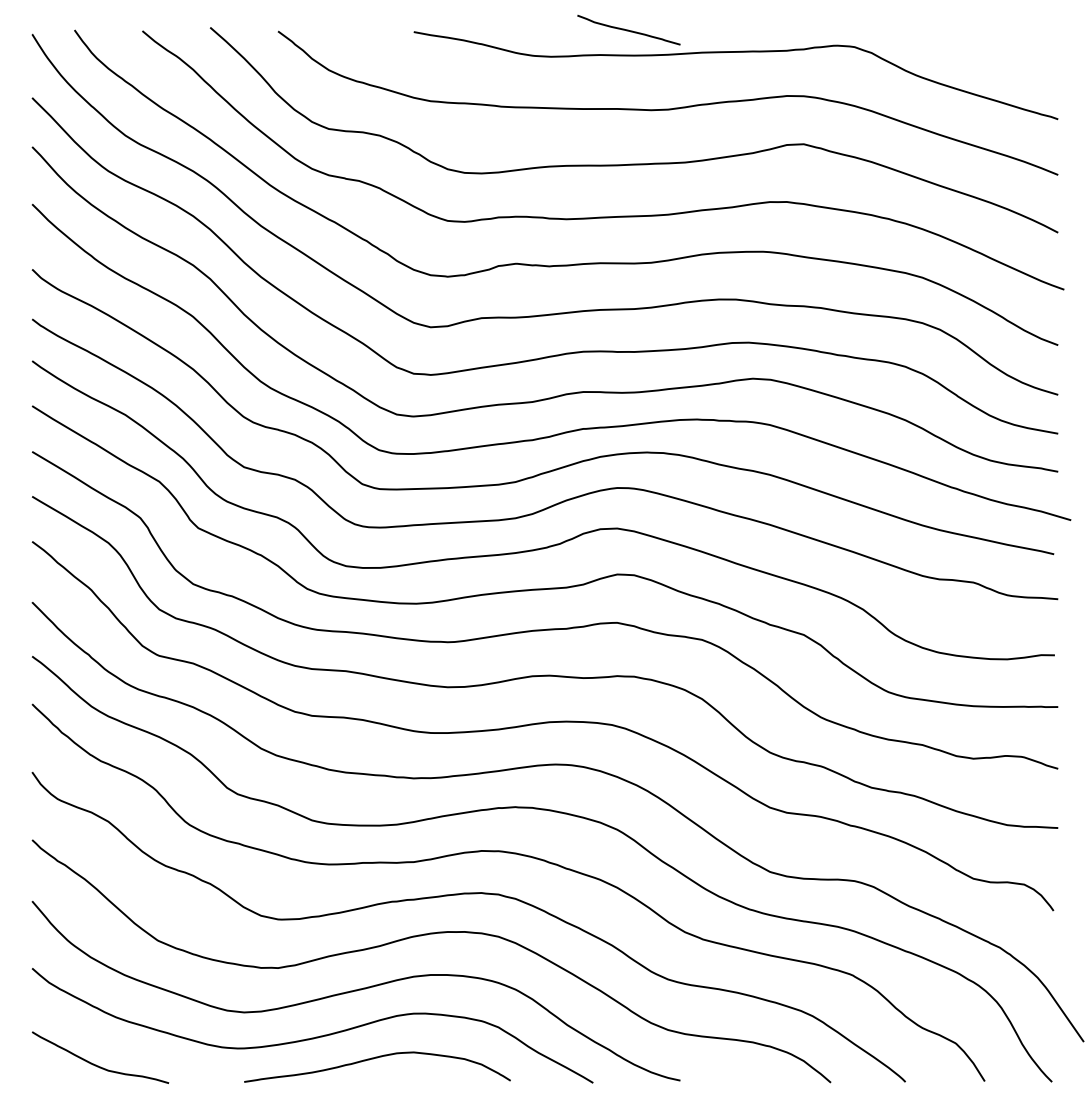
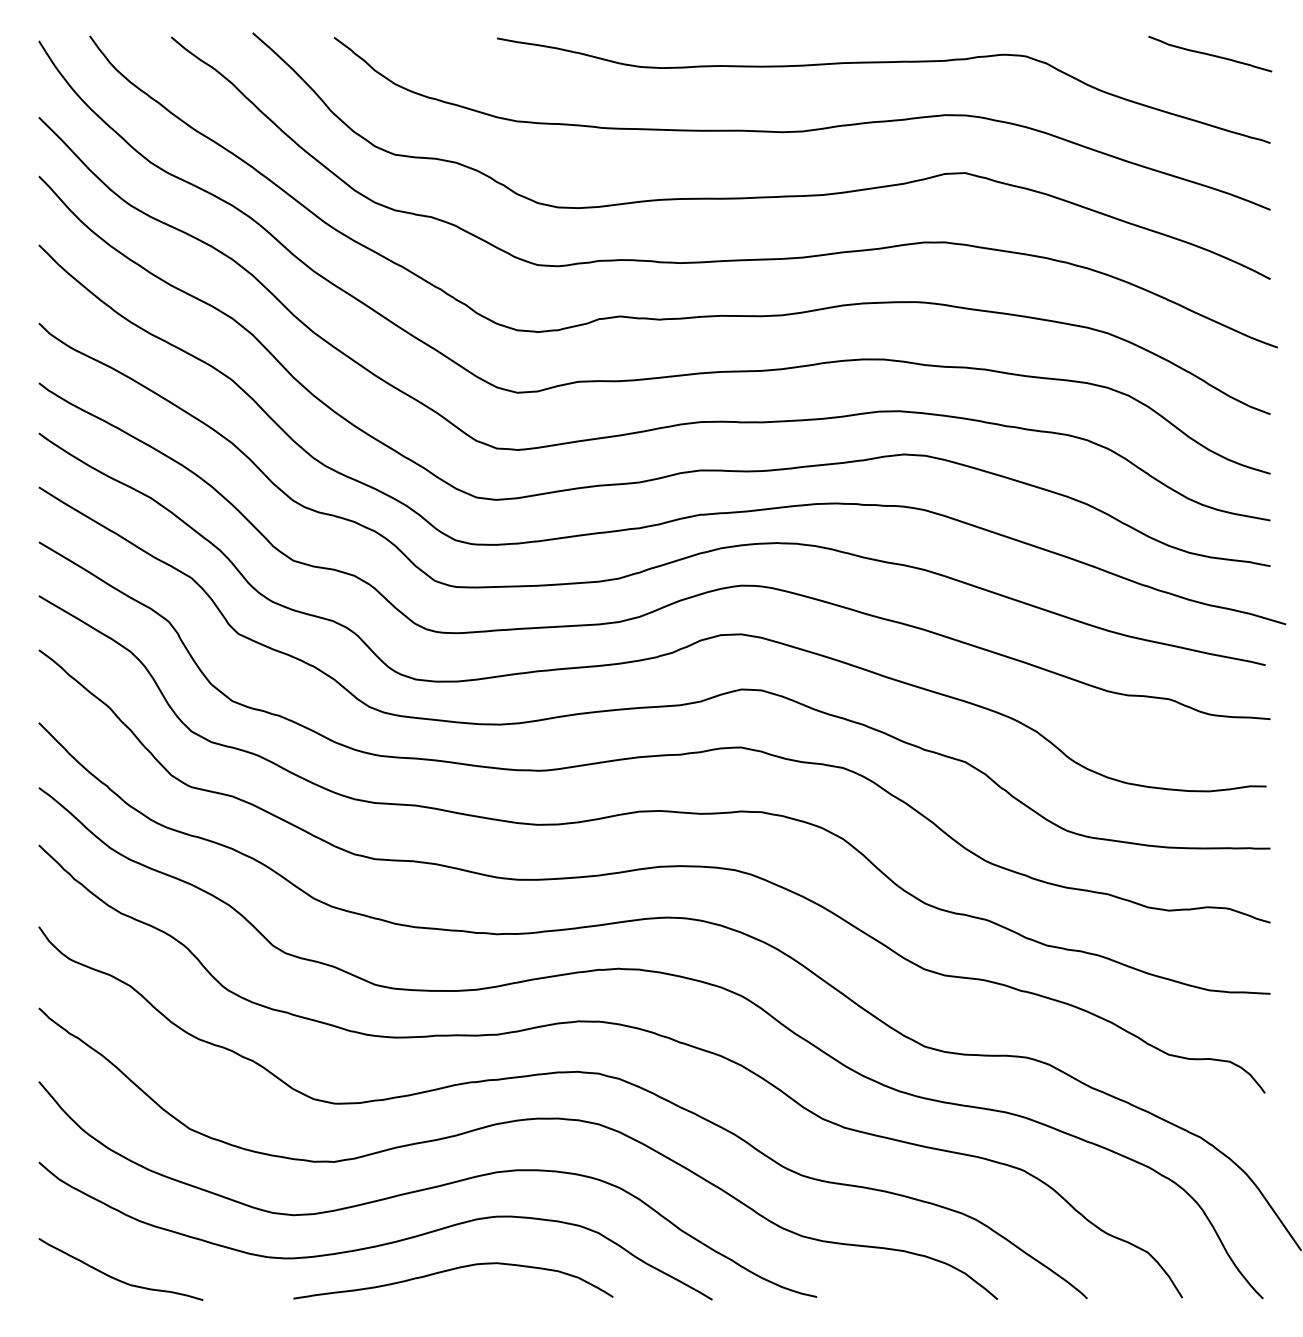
curve: (629, 30) -> (1210, 54), moved

